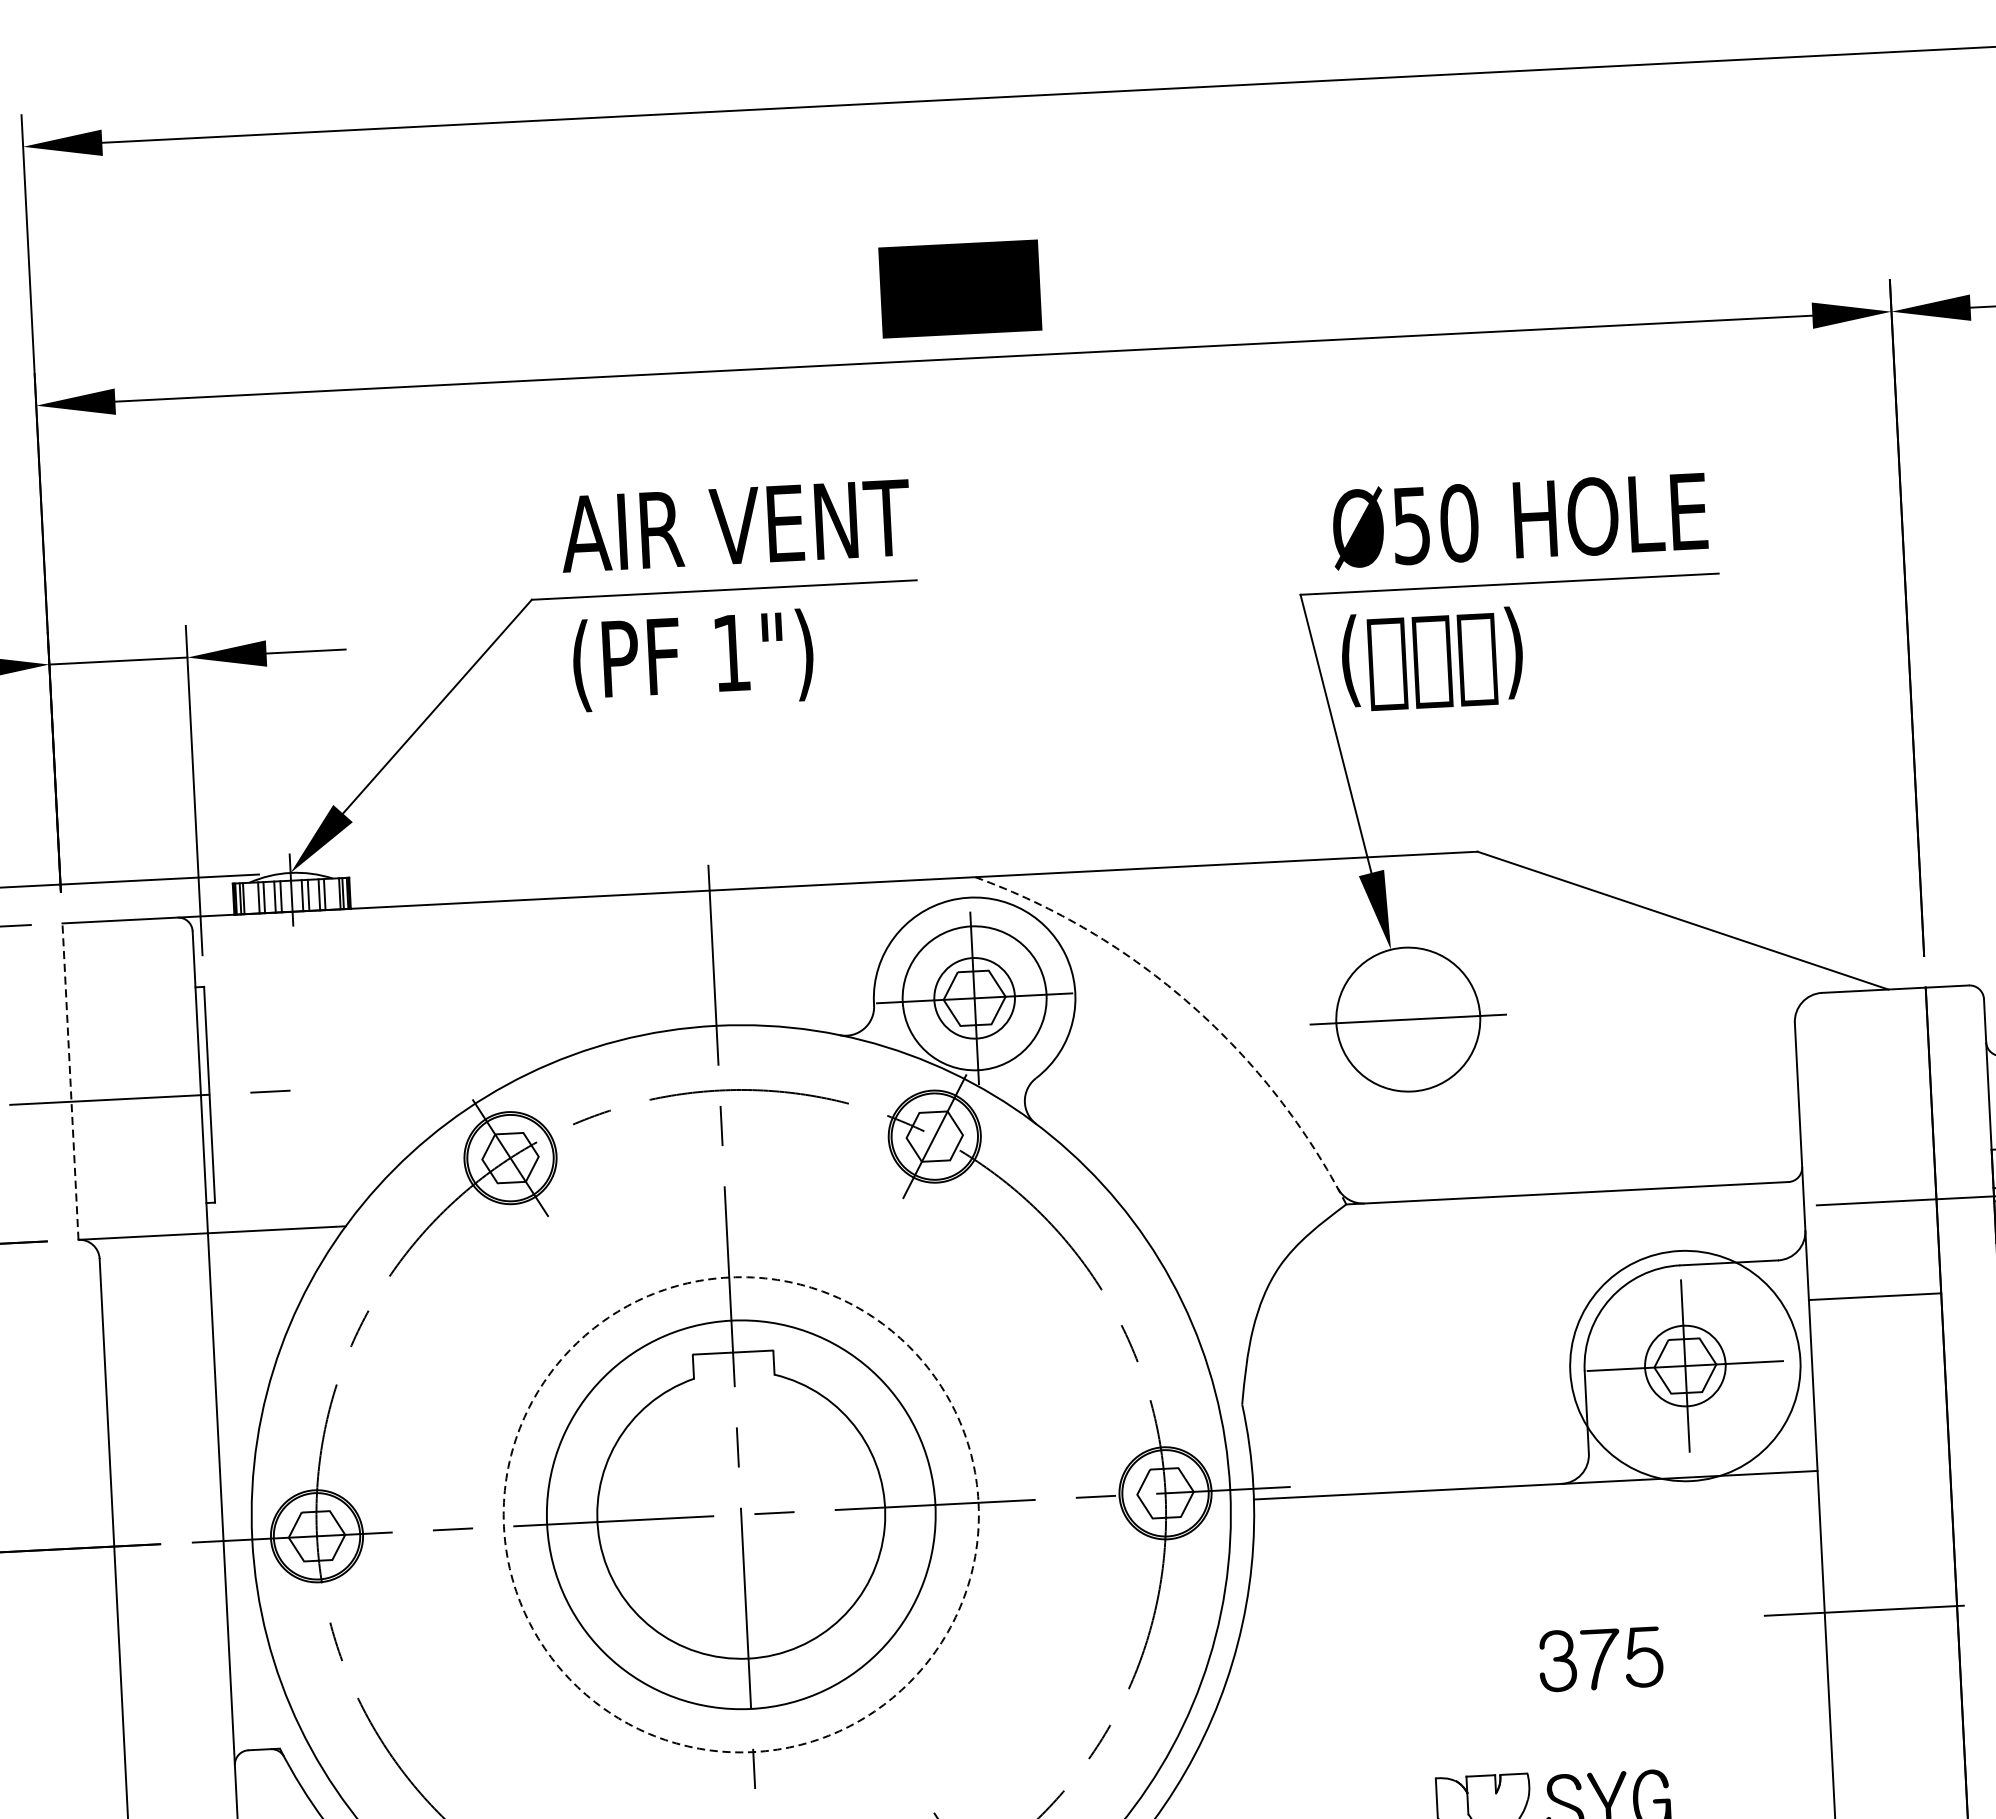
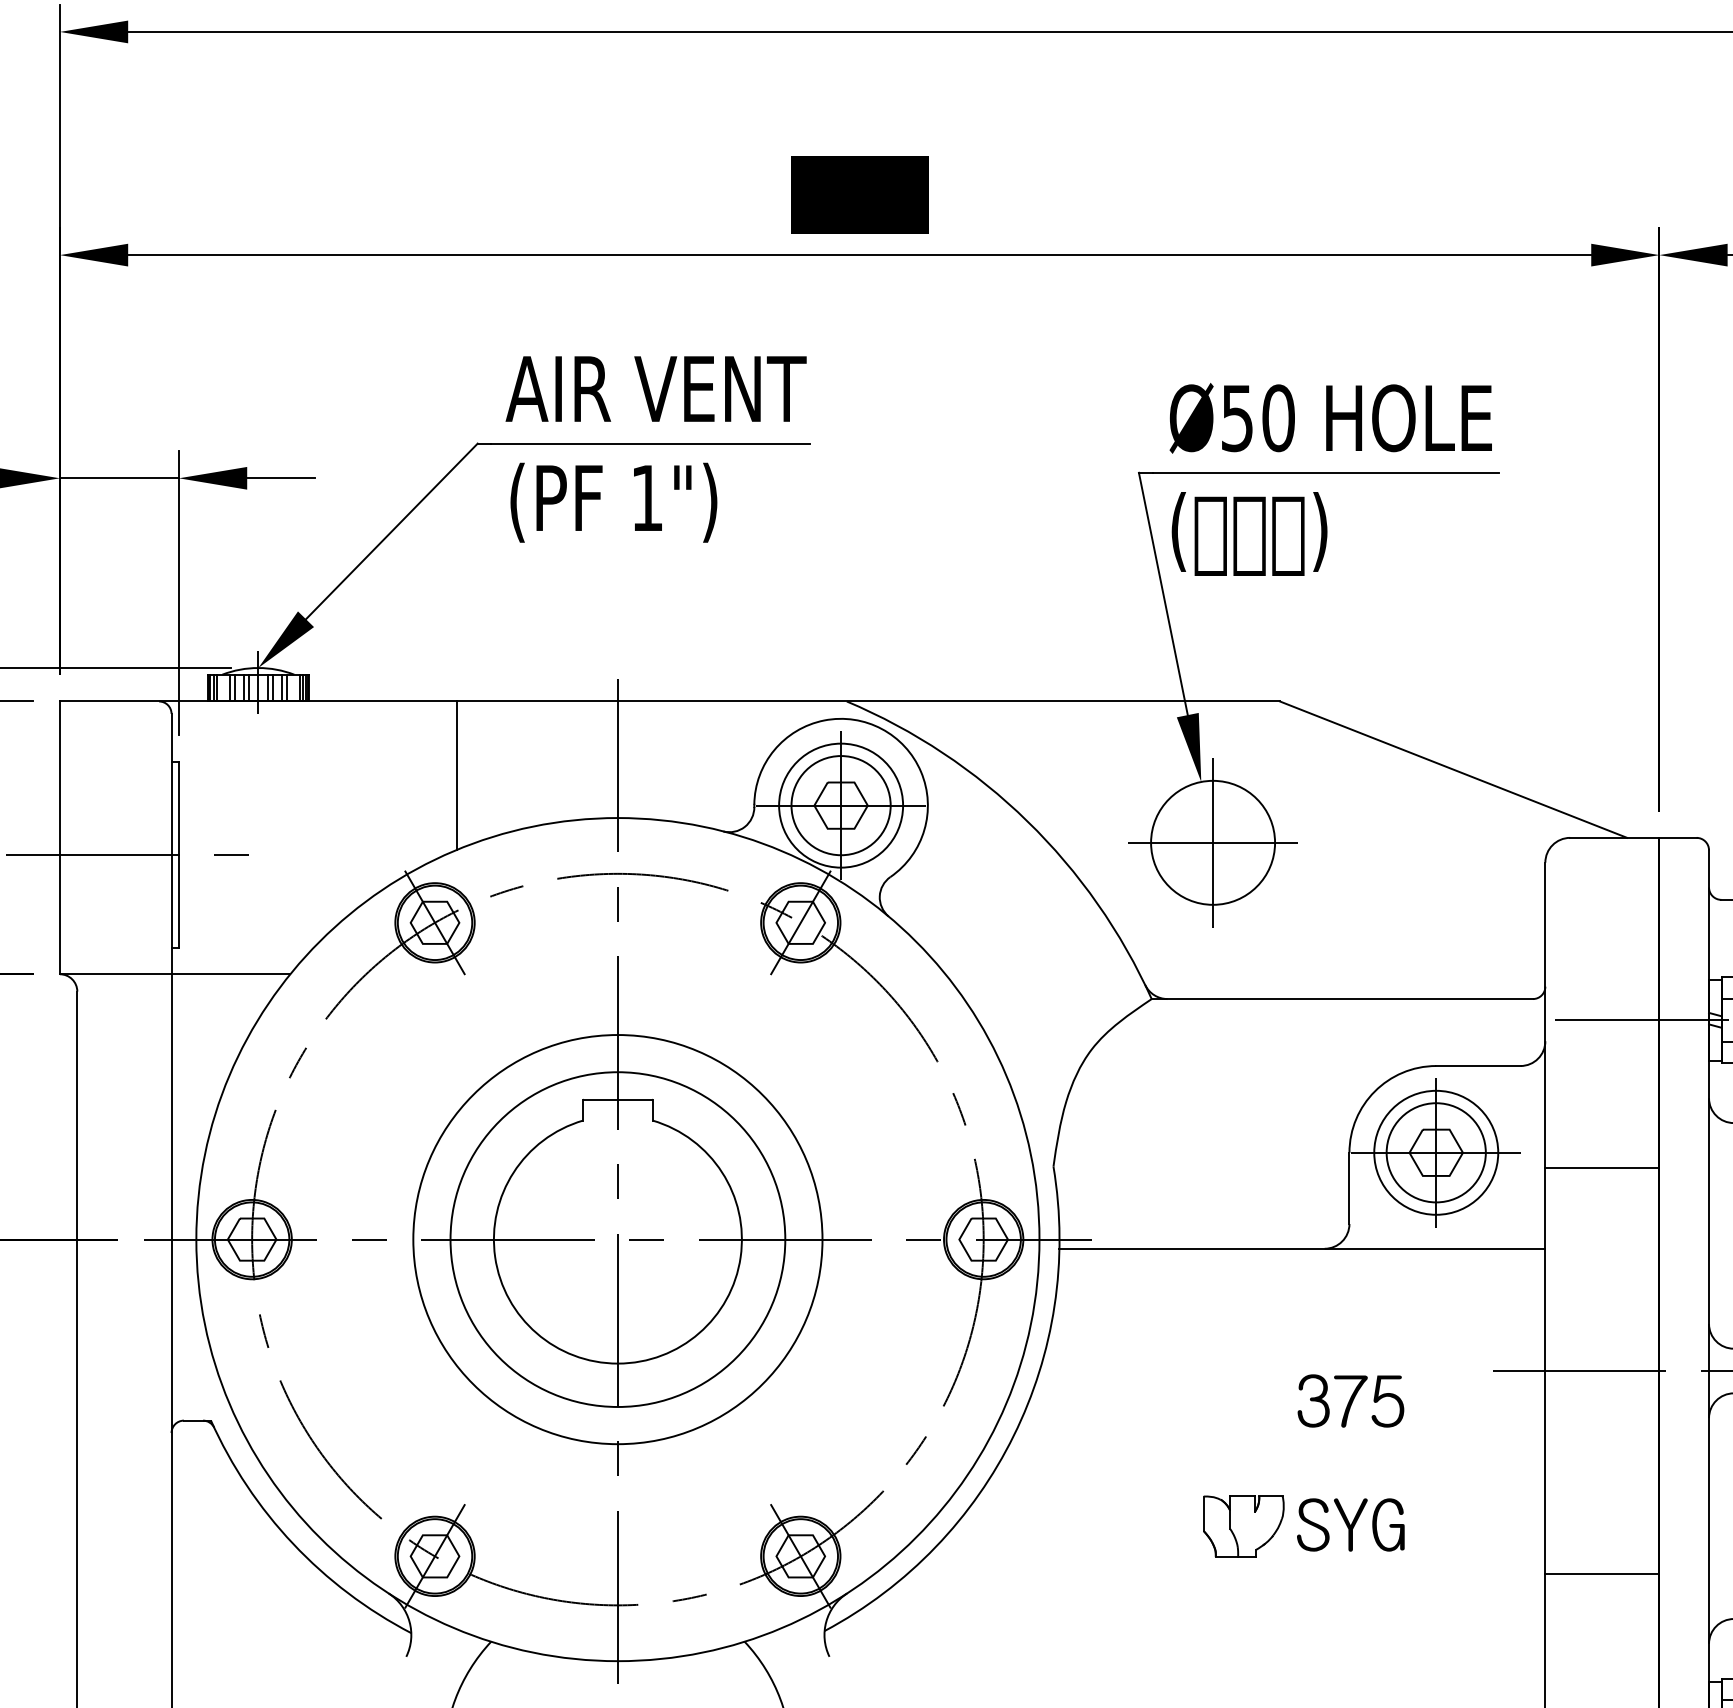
line: (526, 985) -> (456, 775), added
circle: (973, 998) -> (840, 805), size x1.43
arc: (1191, 1005) -> (1027, 821), dashed -> solid
line: (1408, 1019) -> (1213, 842), added
line: (69, 1081) -> (59, 837), dashed -> solid
line: (1875, 1296) -> (1602, 1168), moved
circle: (1684, 1365) -> (1435, 1152), size x1.43
circle: (1685, 1365) -> (1436, 1152), size x0.62
circle: (740, 1514) -> (617, 1239), dashed -> solid

